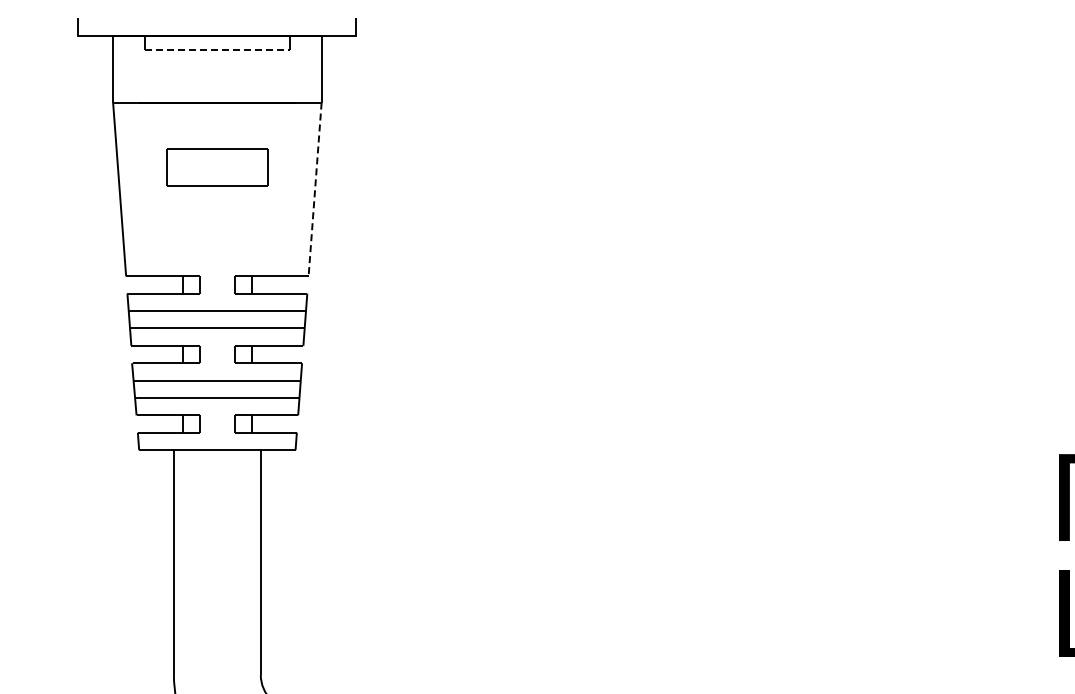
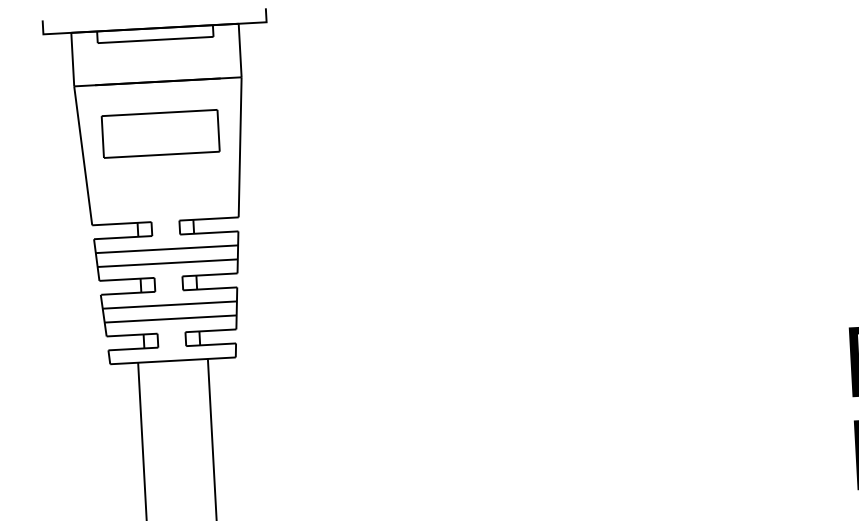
line: (217, 50) -> (155, 40), dashed -> solid
part: (217, 166) -> (160, 133), size x1.43
line: (315, 189) -> (240, 147), dashed -> solid

